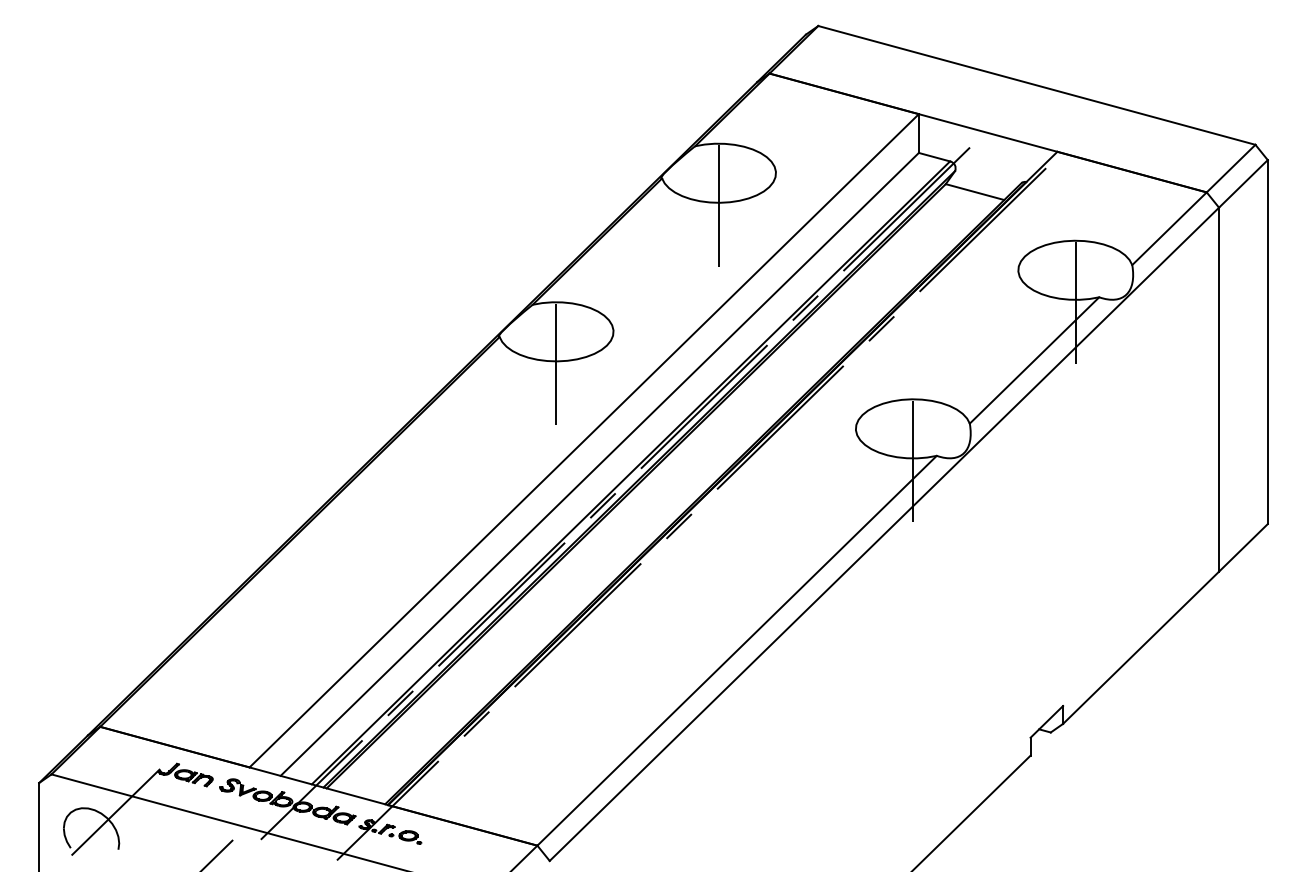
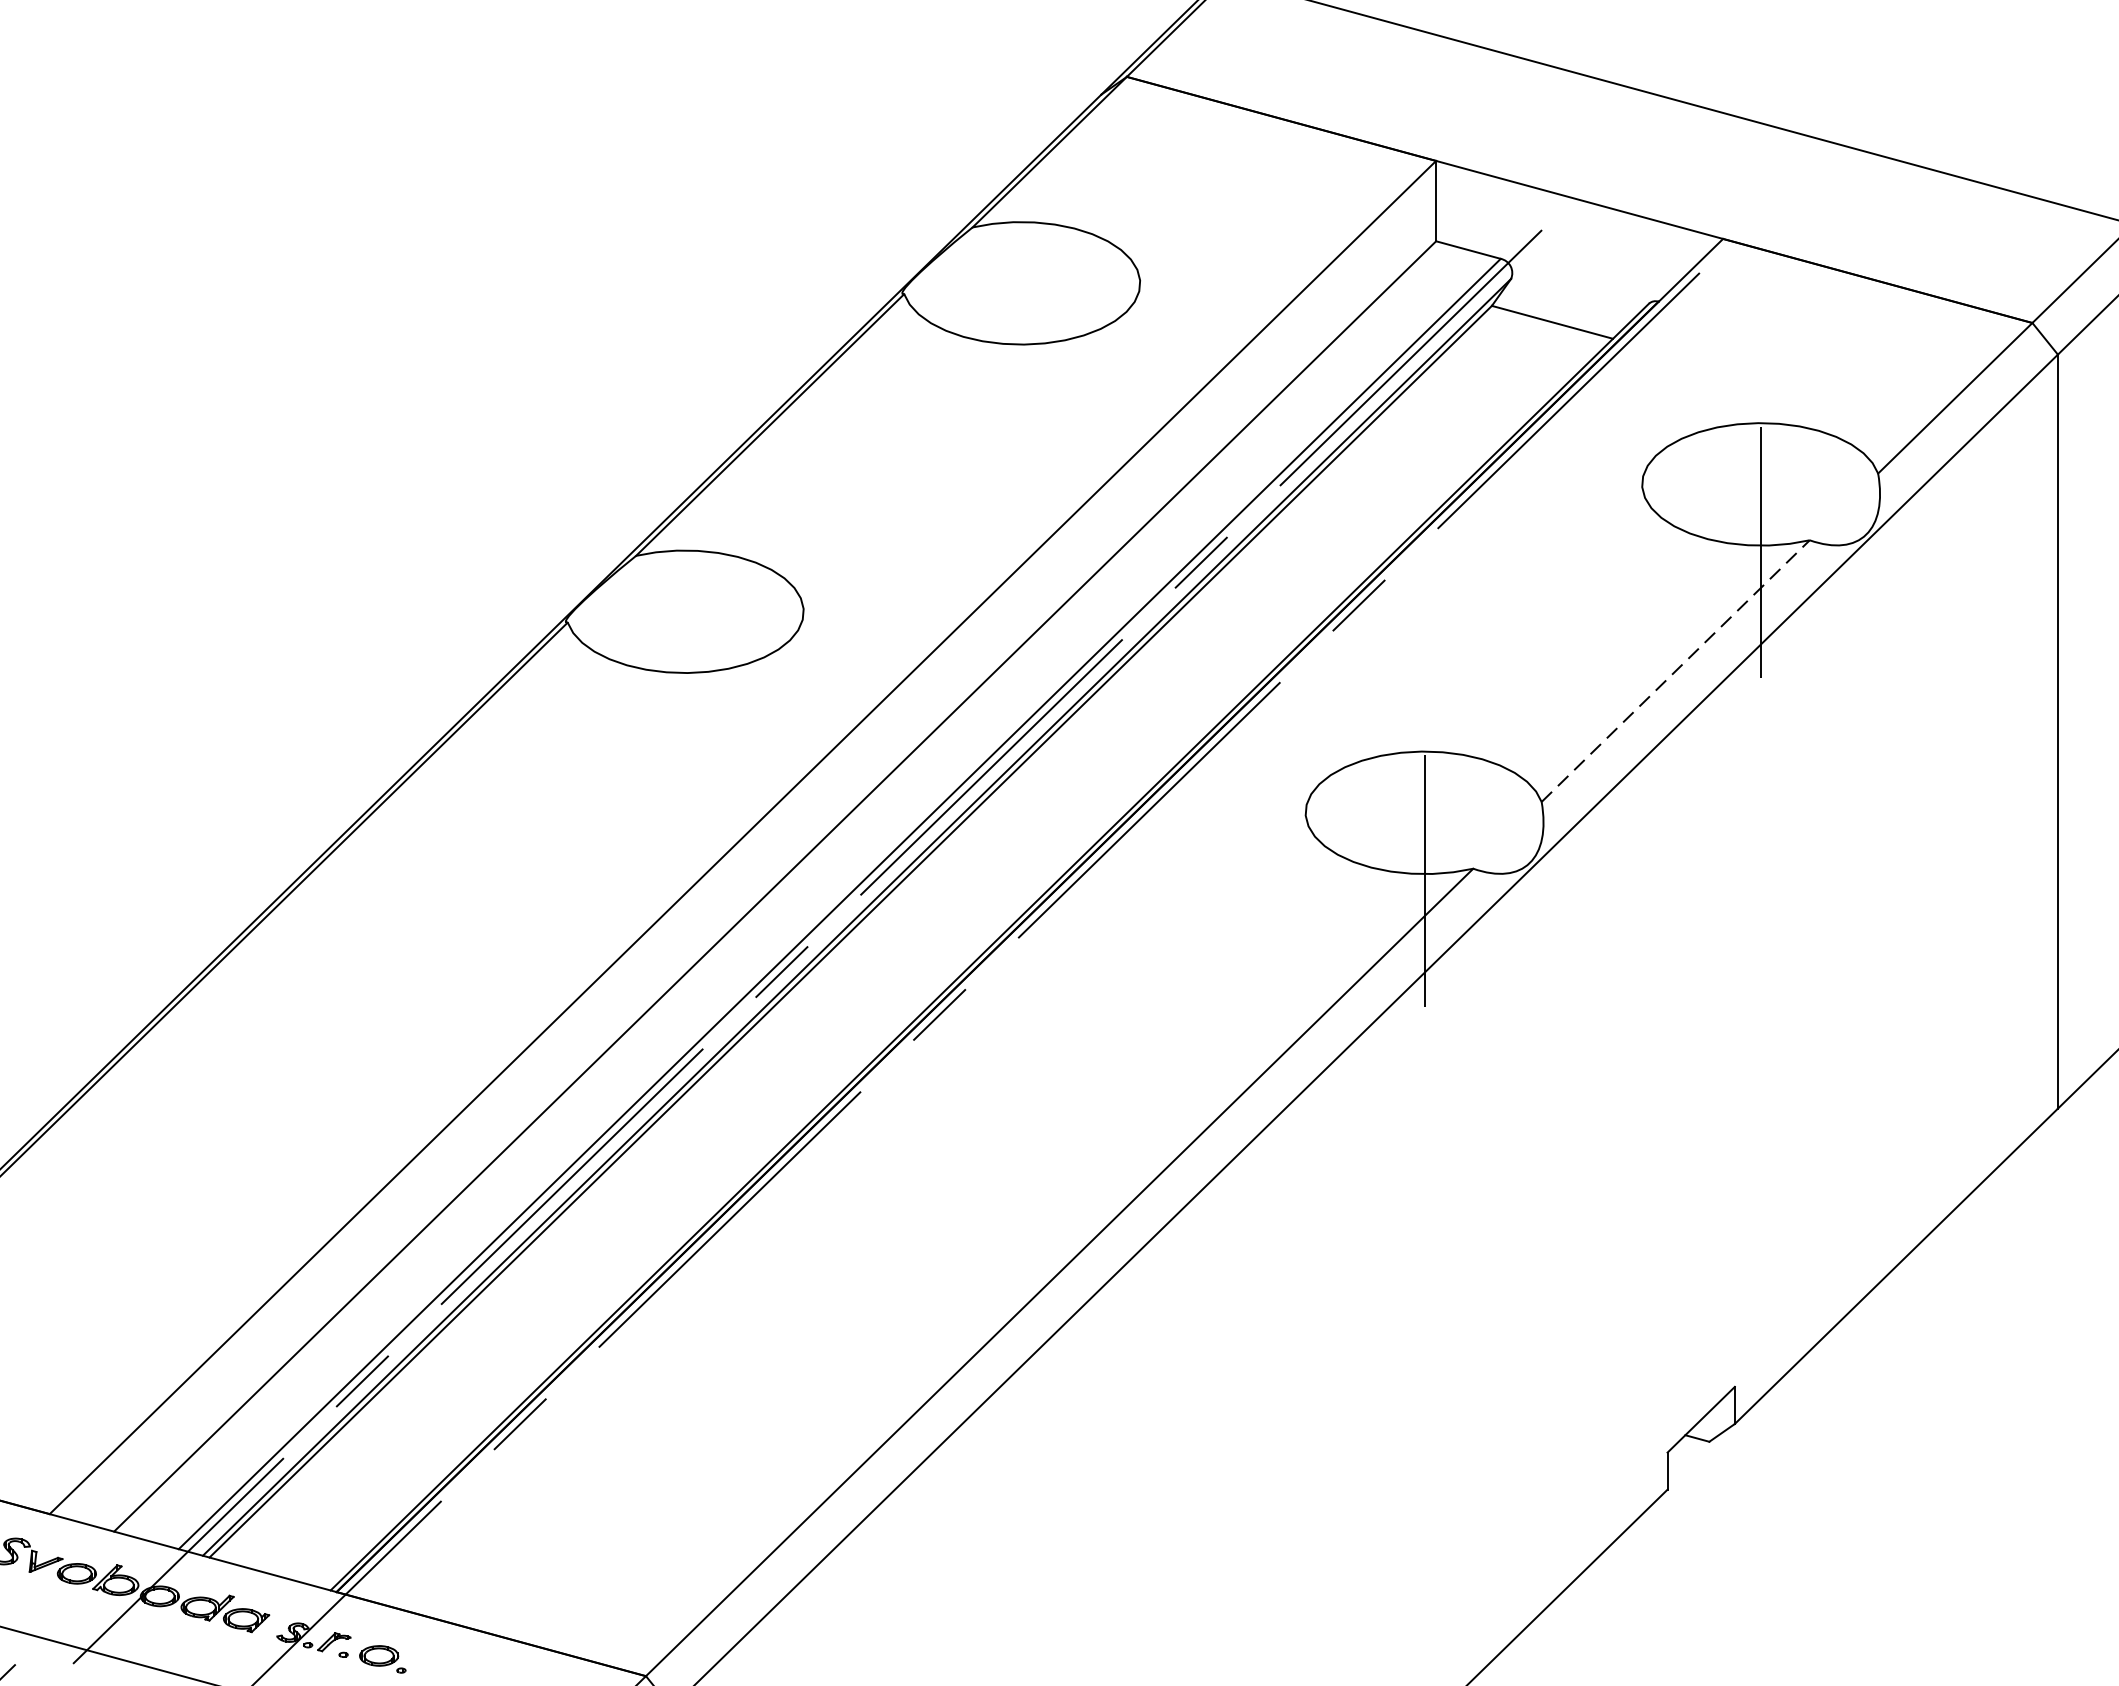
line: (718, 205) -> (1021, 350), removed
line: (1034, 360) -> (1675, 671), solid -> dashed
line: (556, 364) -> (685, 679), removed

